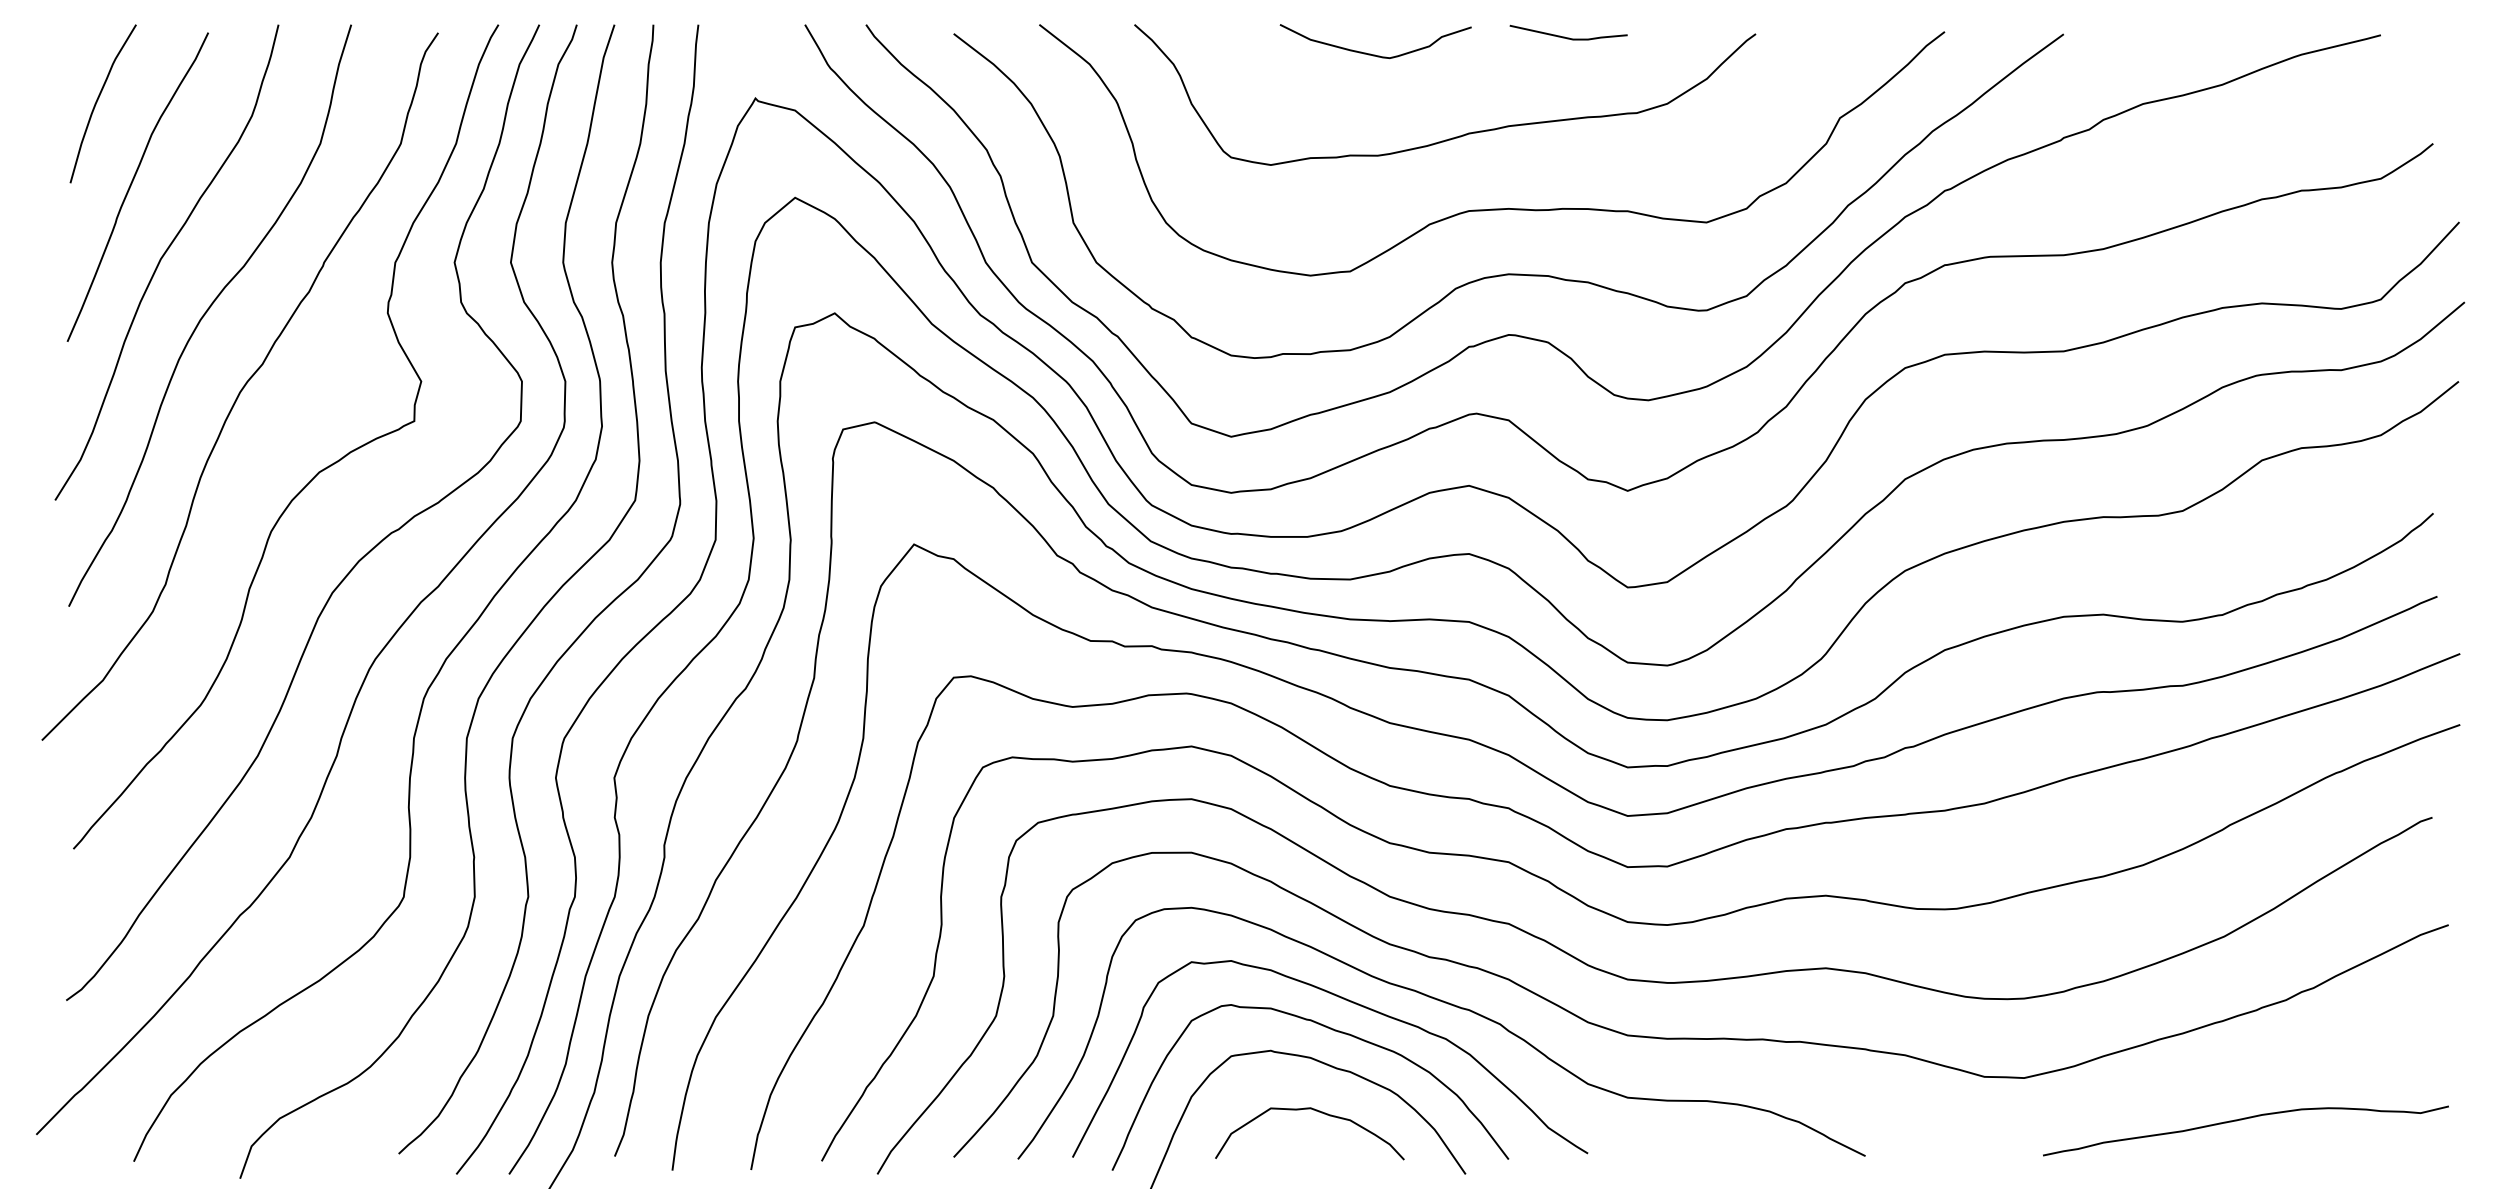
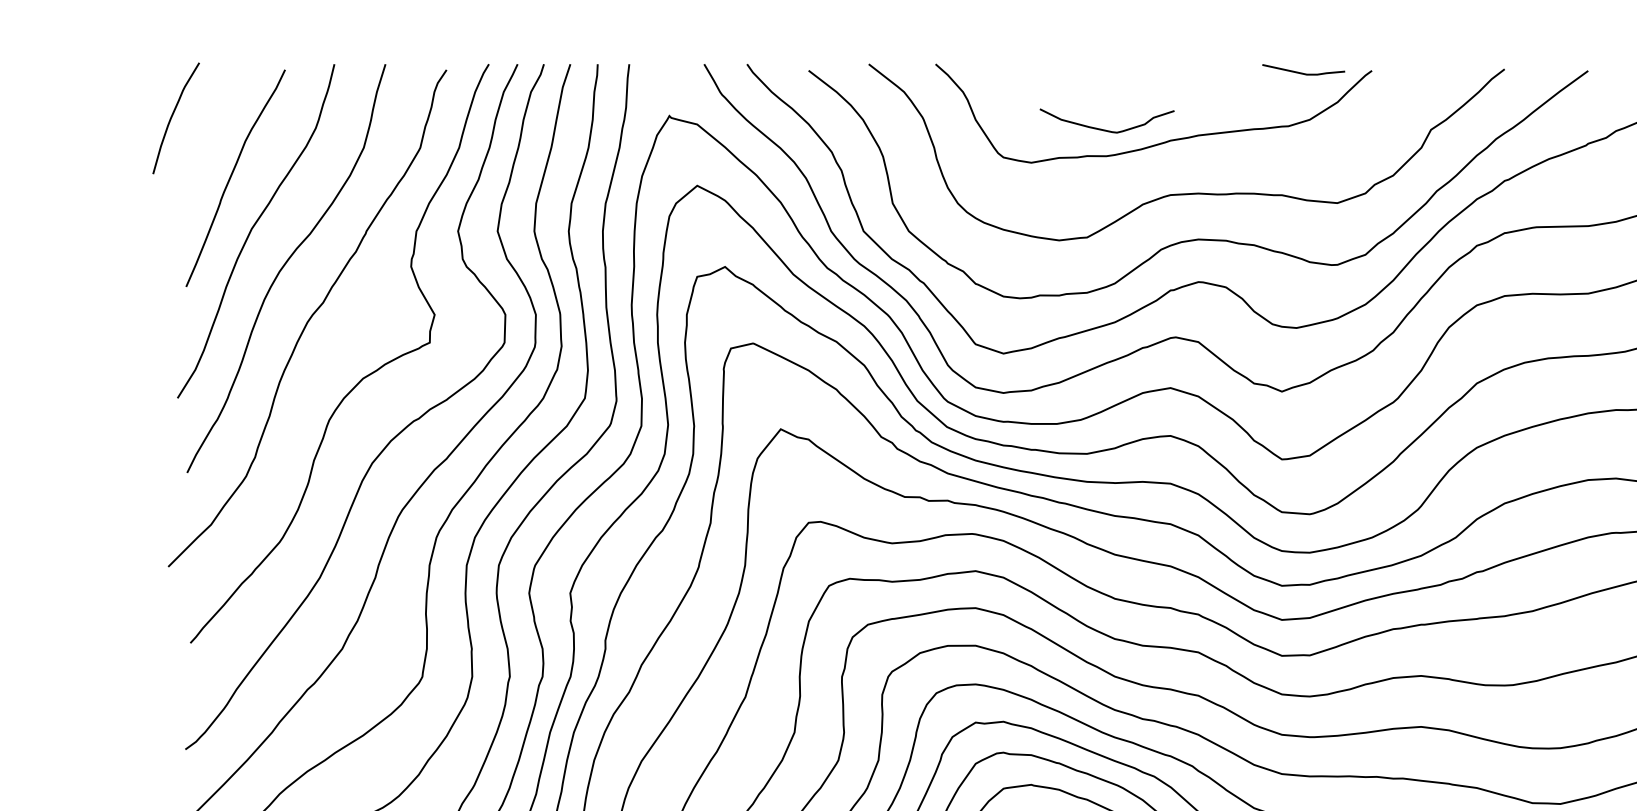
line: (1568, 37) -> (1303, 73), moved
curve: (1370, 53) -> (1103, 129), moved
curve: (98, 100) -> (172, 116), moved

